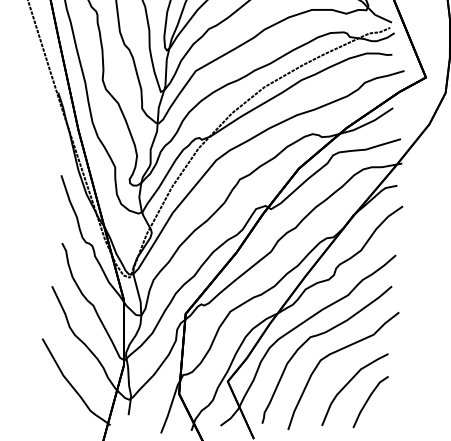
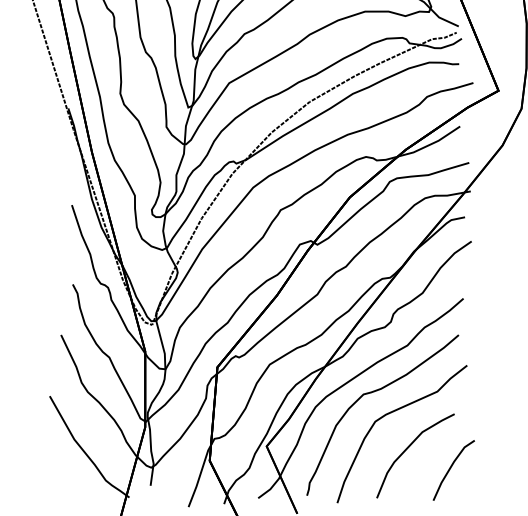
line: (369, 399) -> (452, 467), moved

